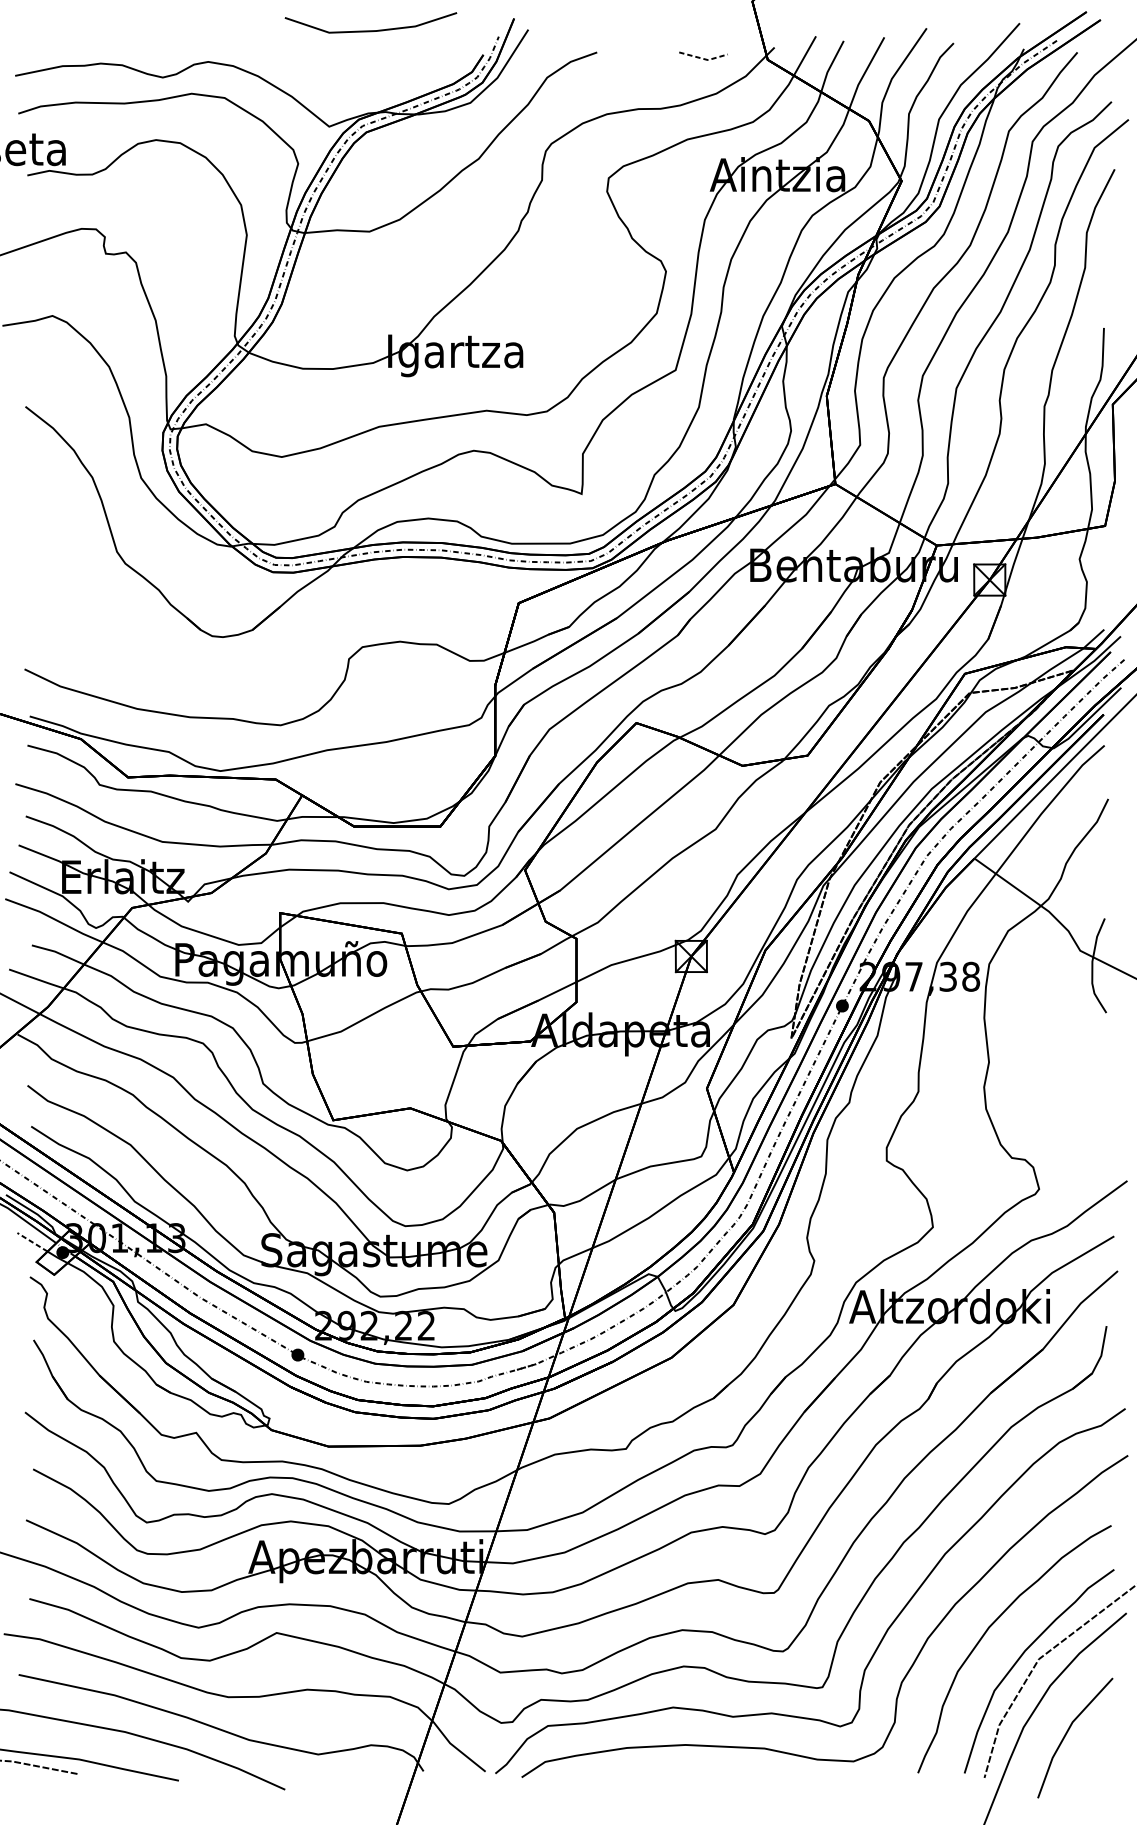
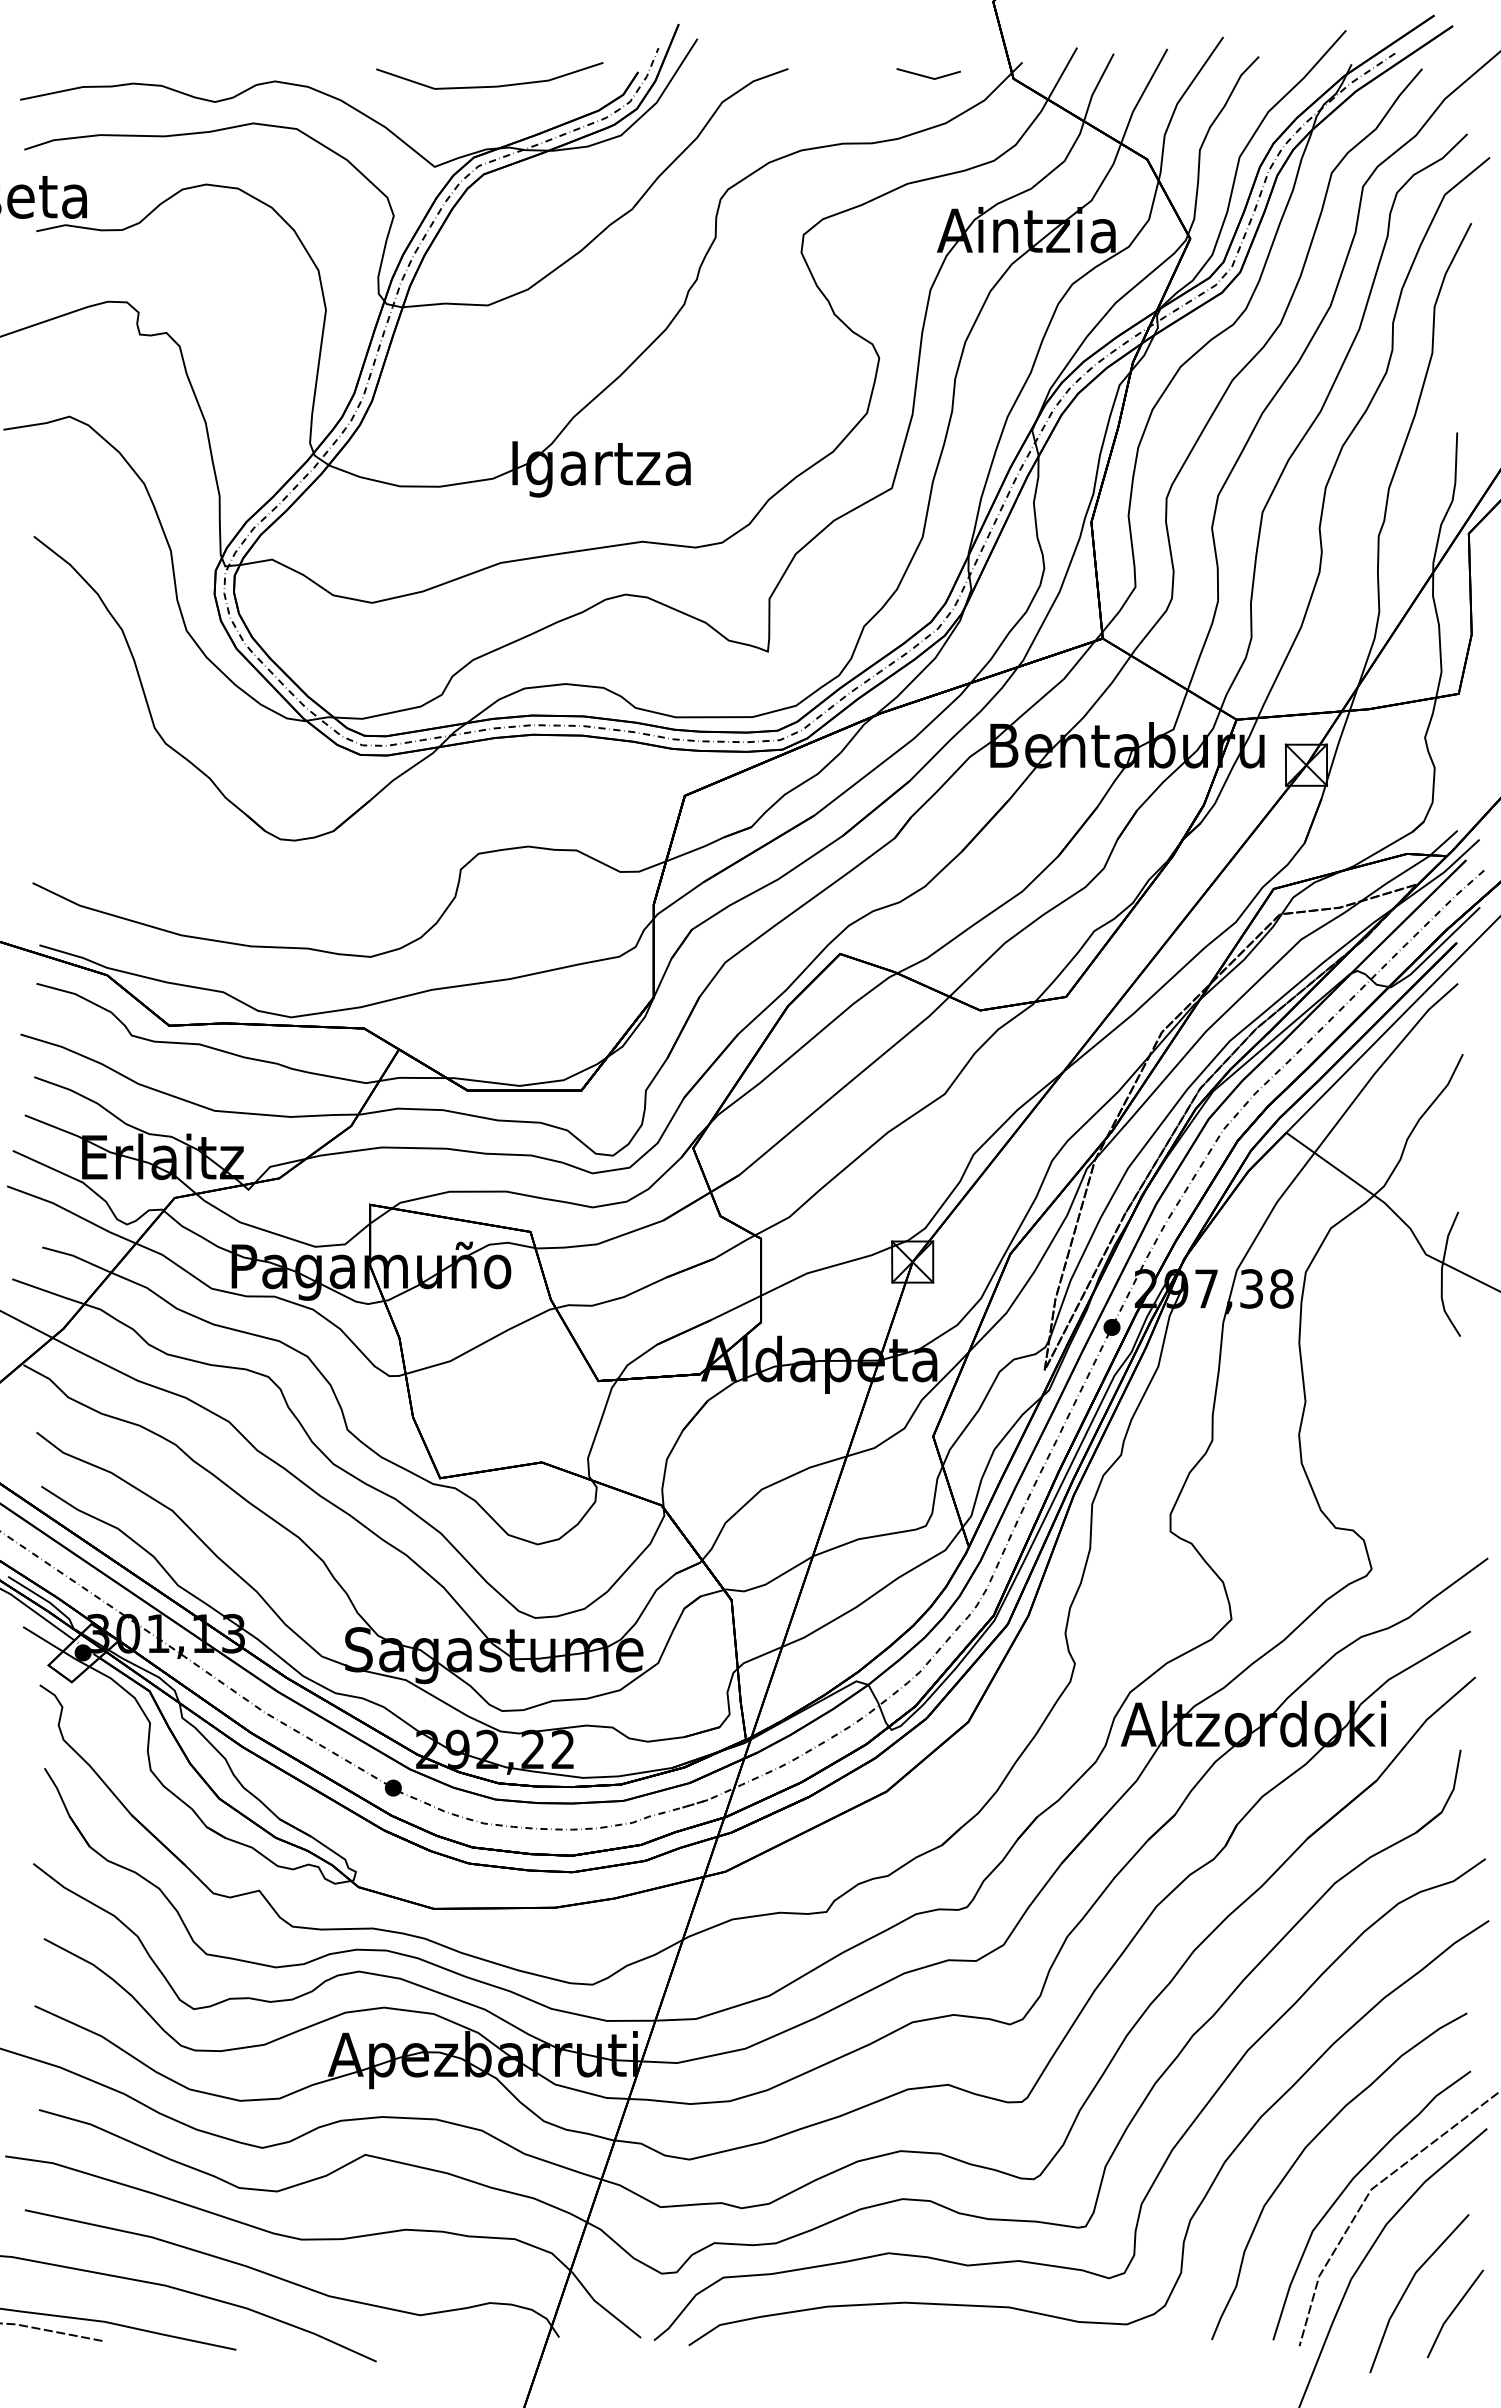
line: (373, 30) -> (492, 85), moved
line: (704, 58) -> (929, 77), dashed -> solid
line: (32, 1242) -> (43, 1639), dashed -> solid
line: (1101, 1752) -> (1453, 2312), added

